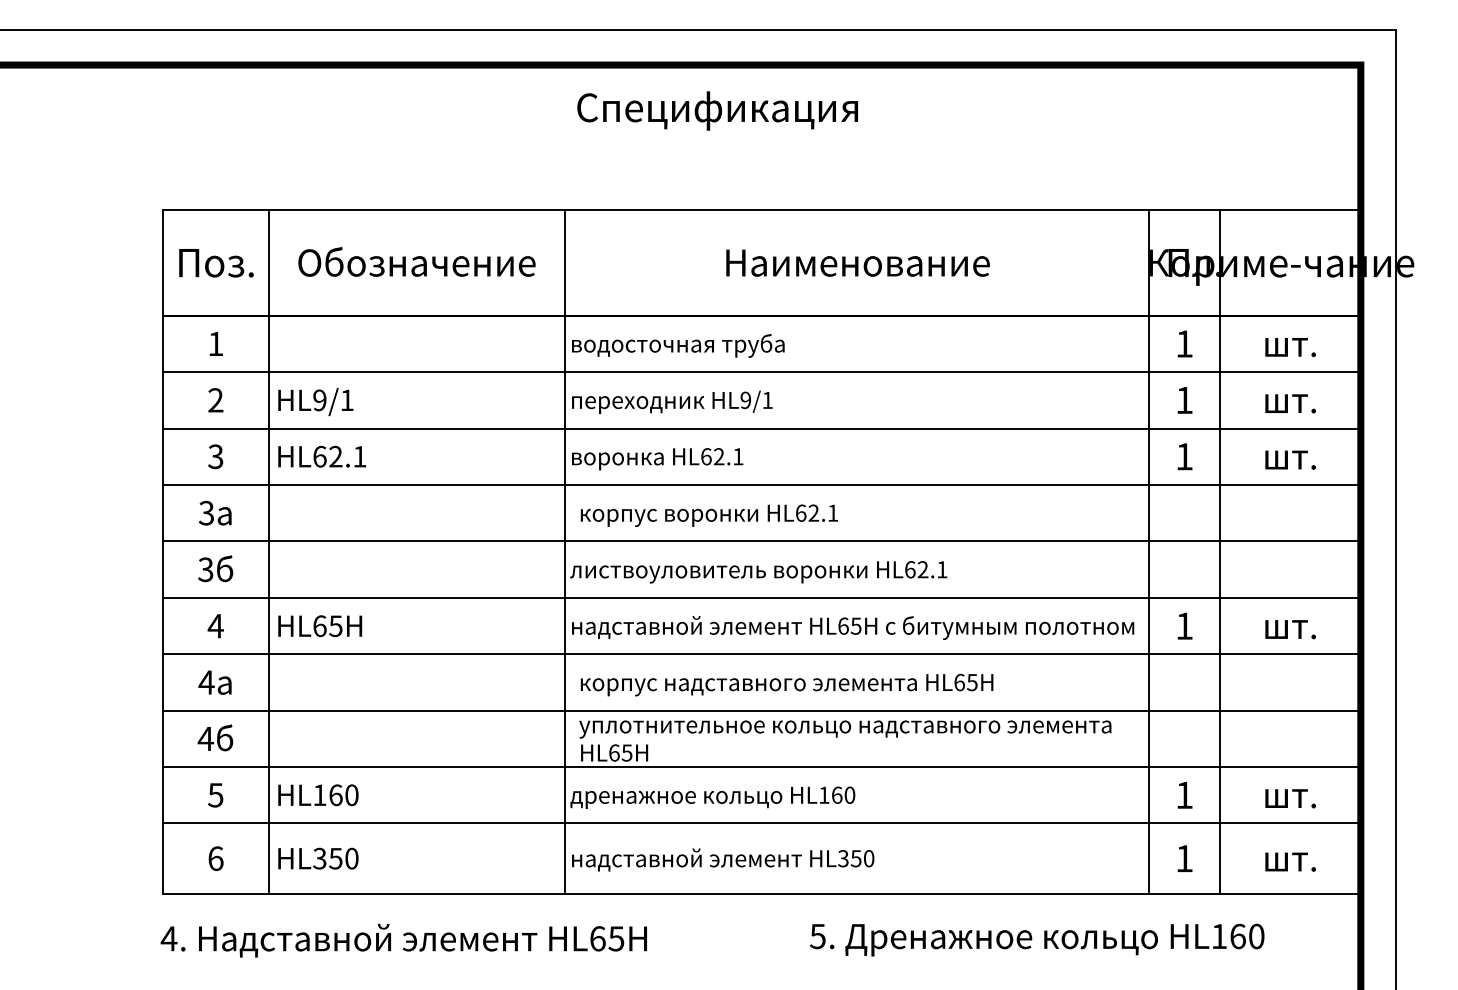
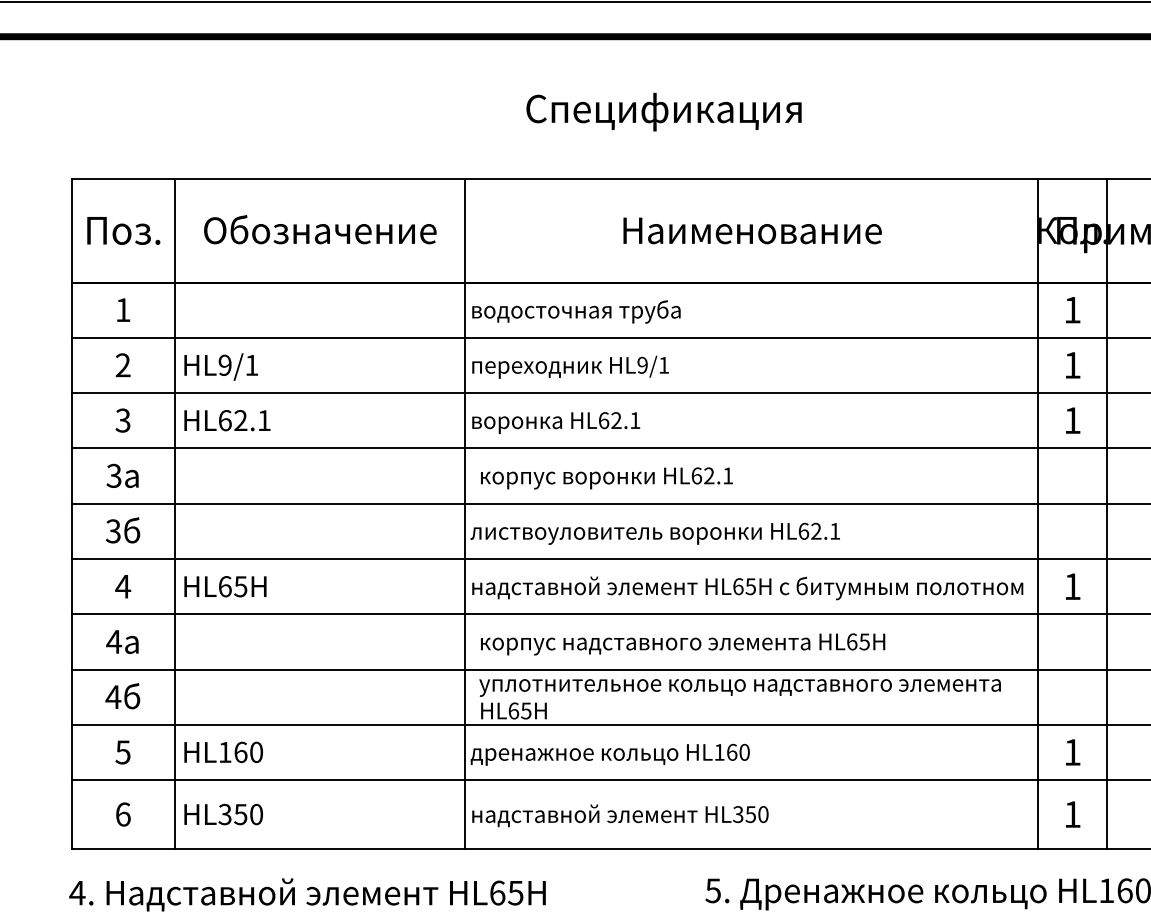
text: (717, 110) -> (663, 111), moved

